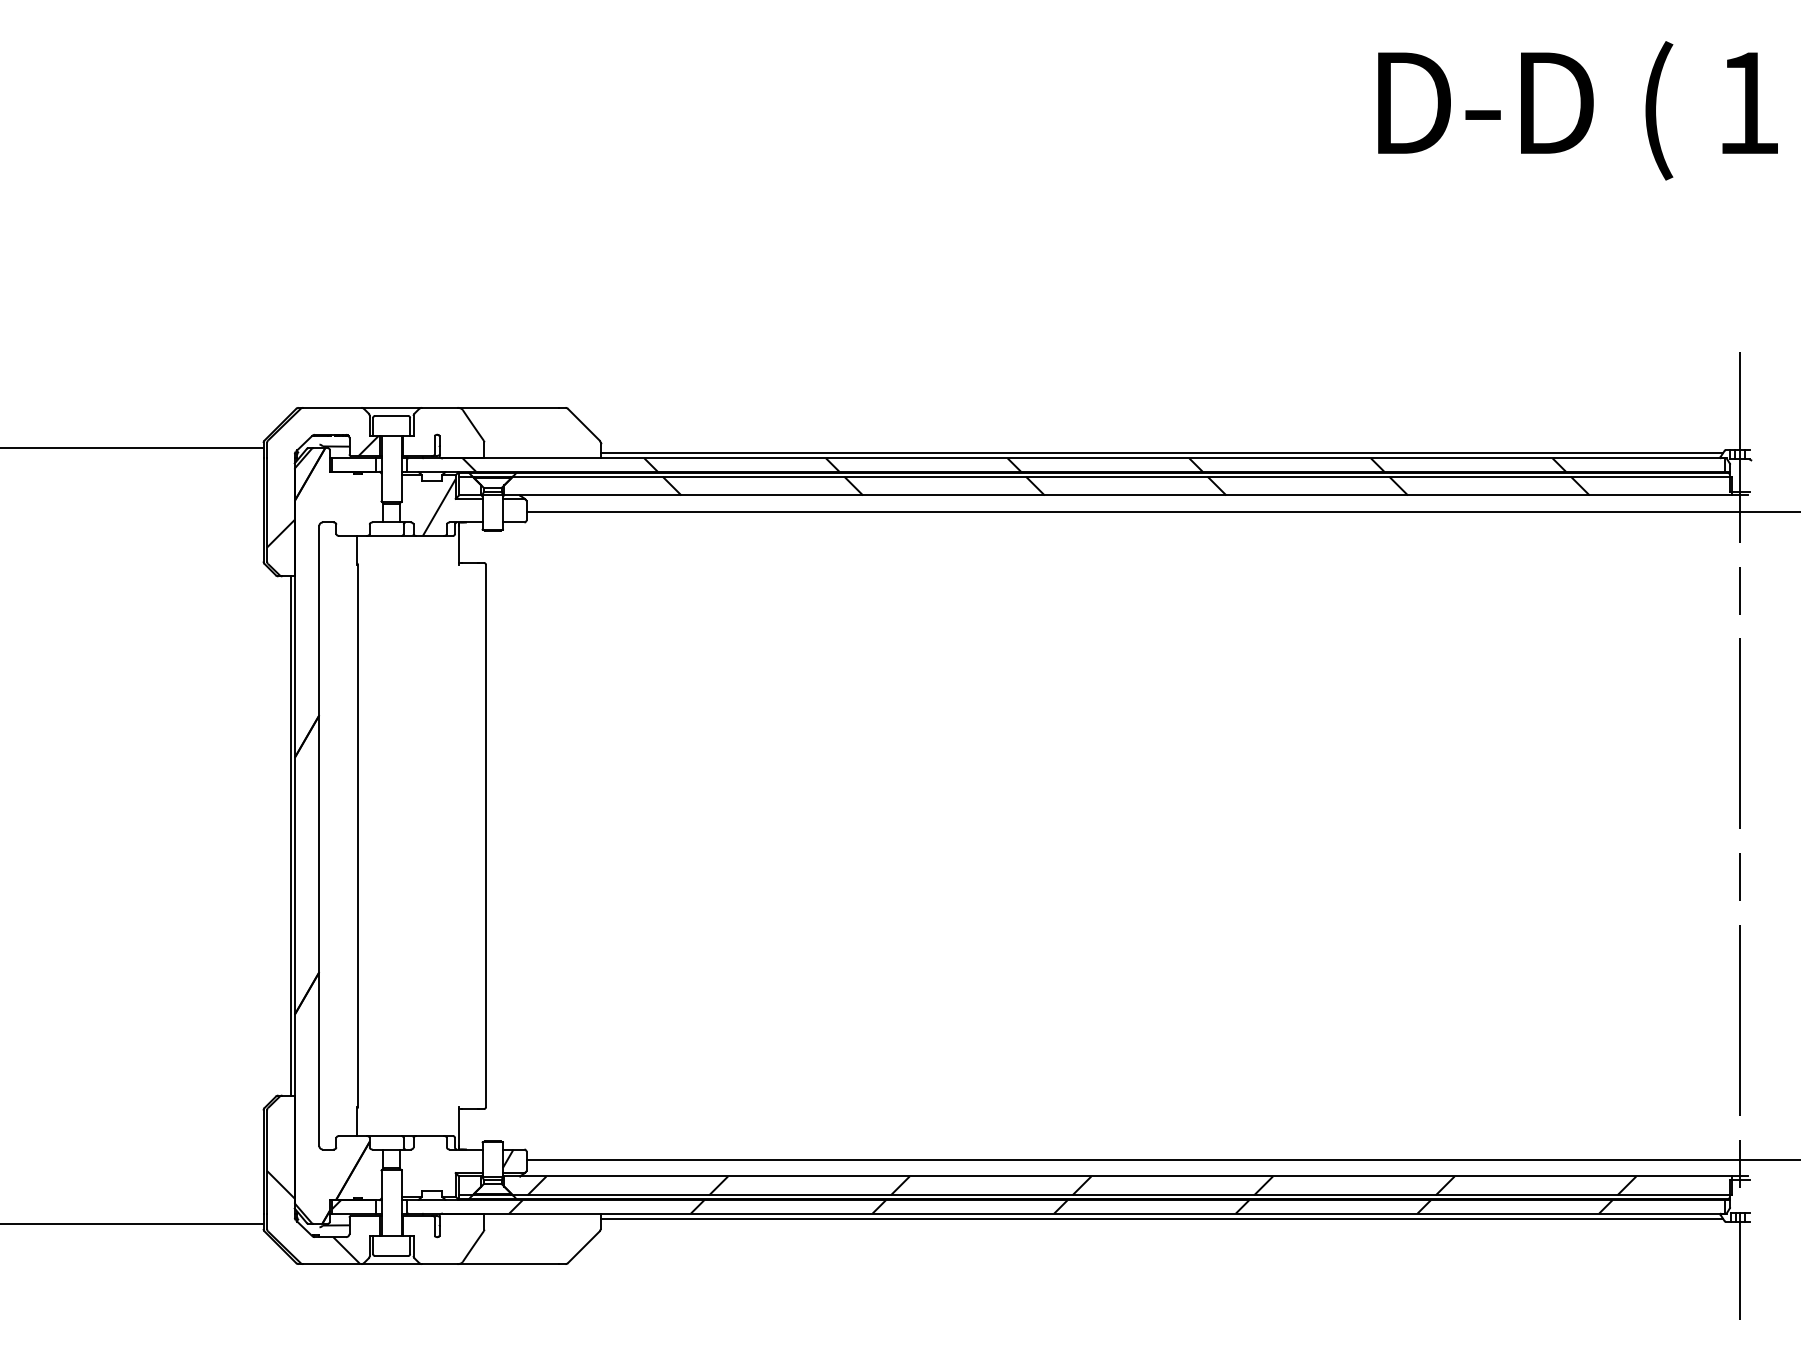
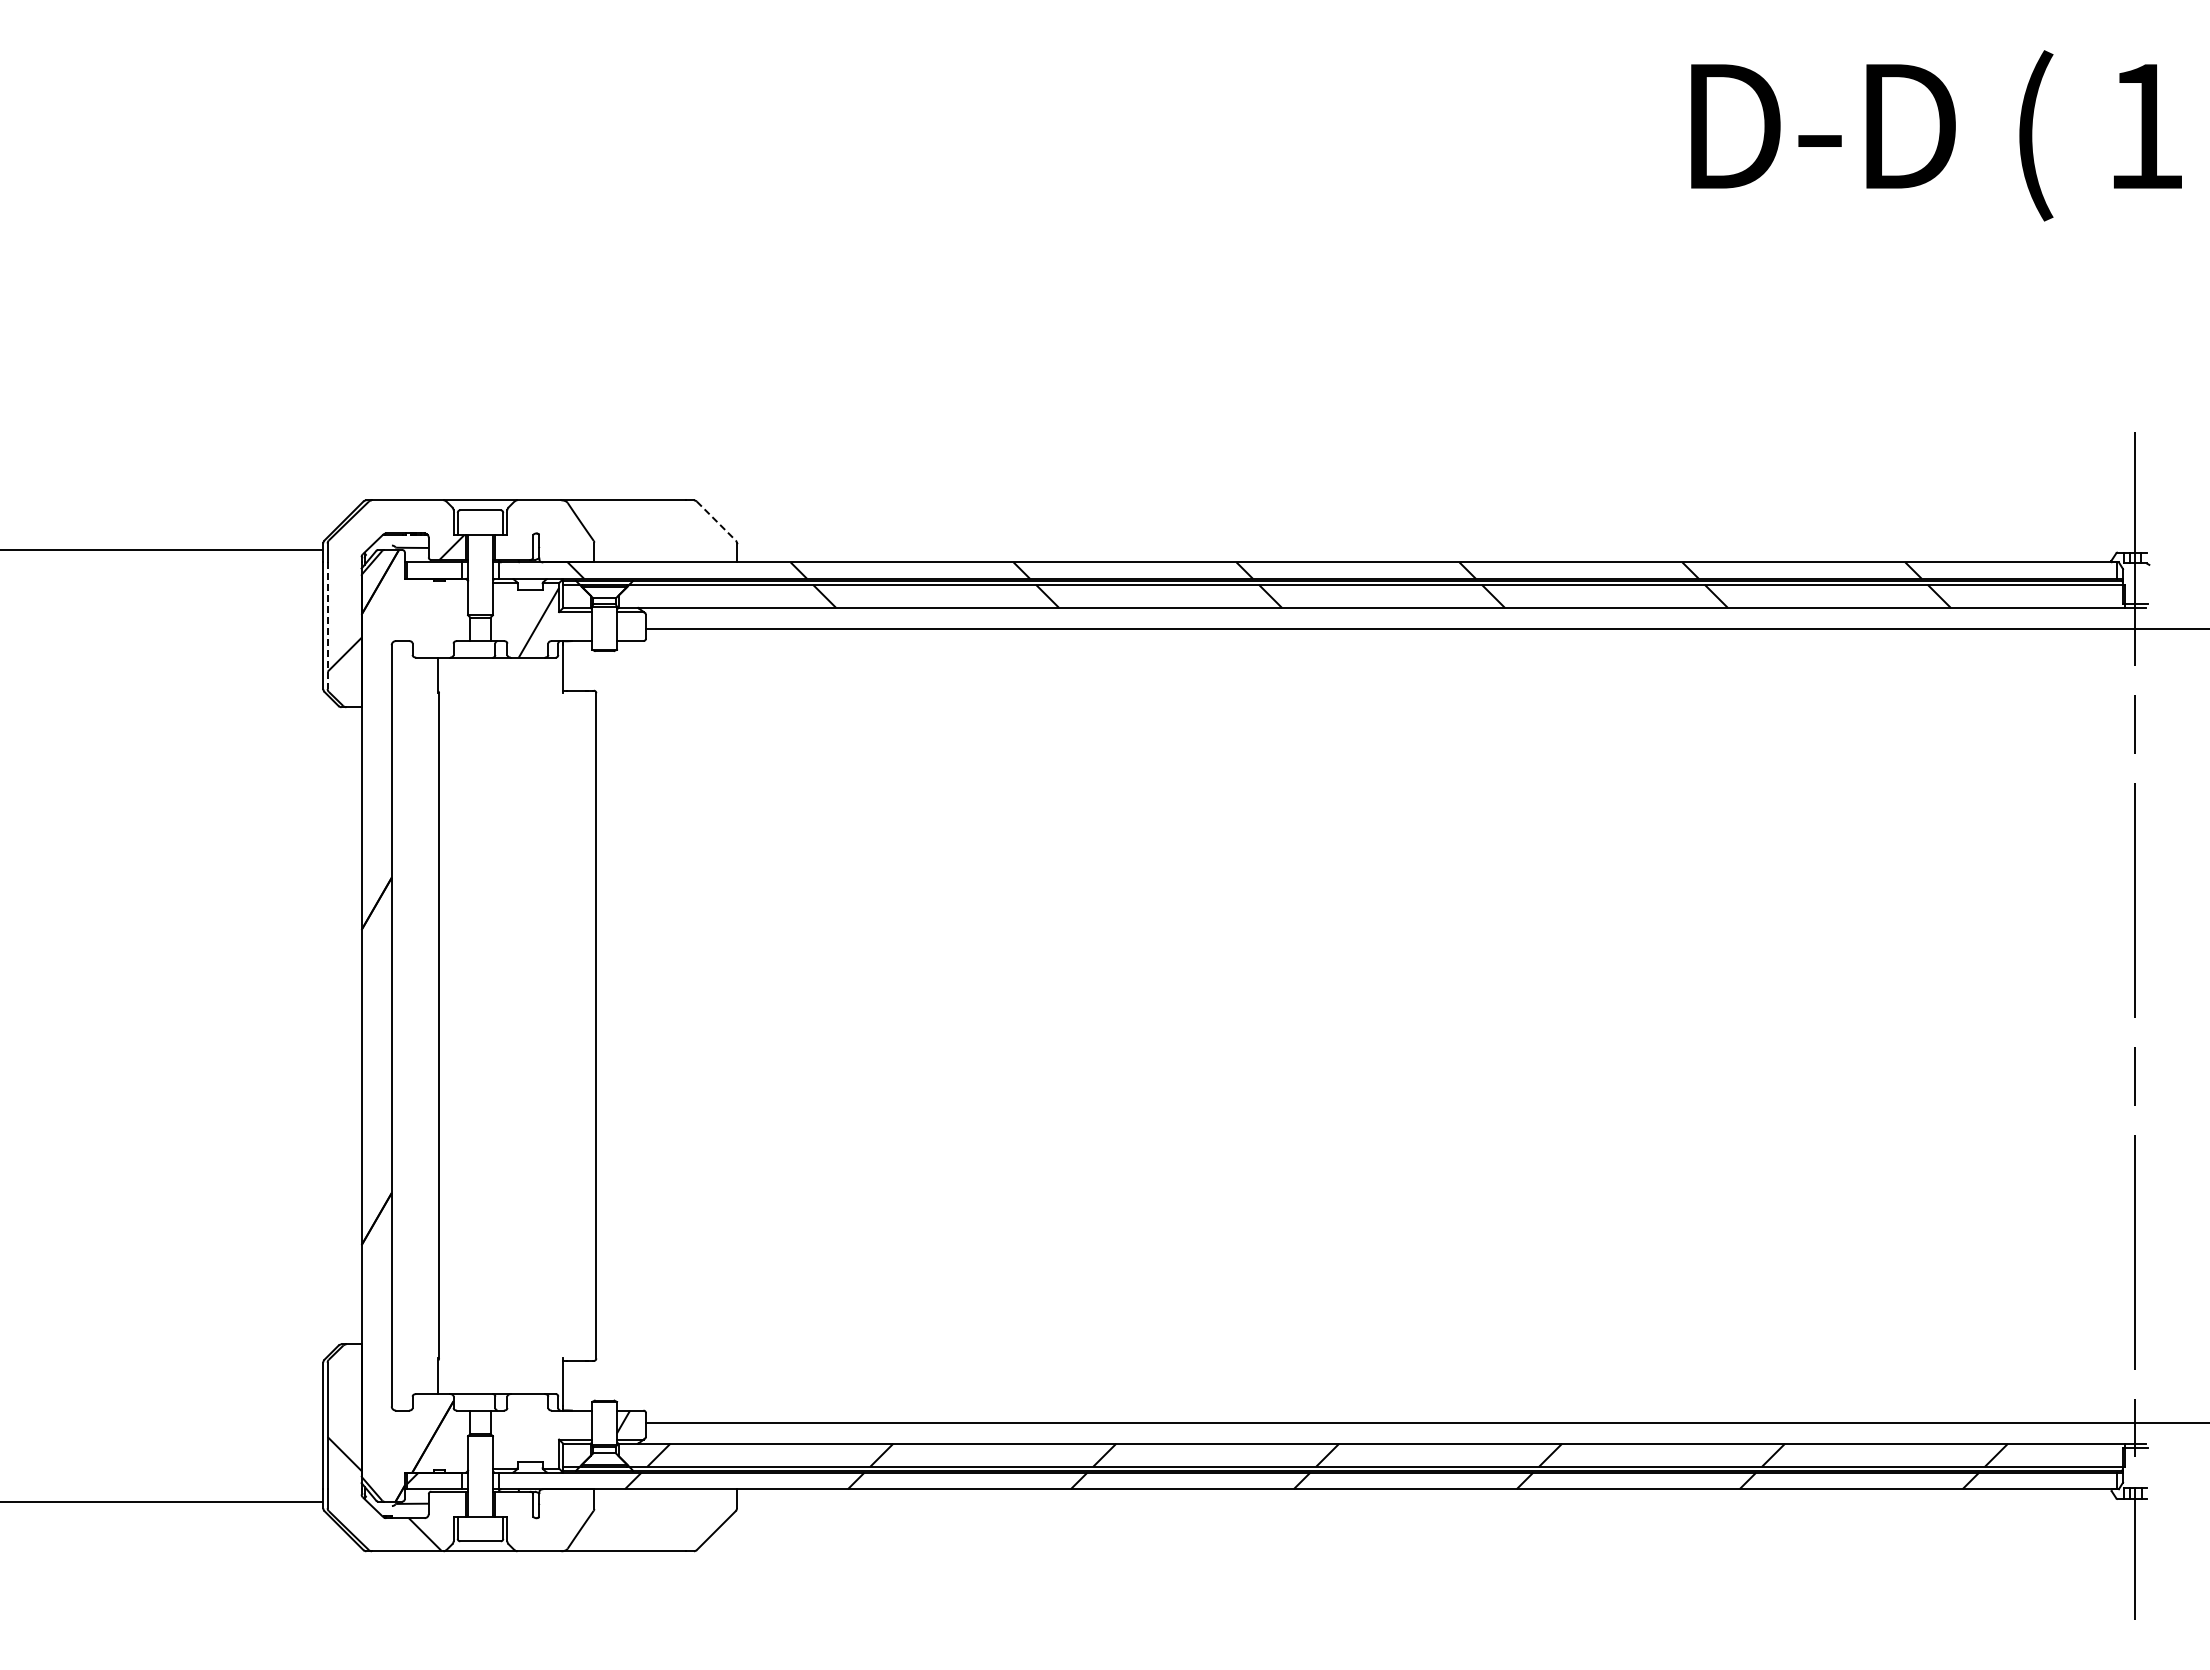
line: (583, 425) -> (716, 521), solid -> dashed
line: (1161, 452) -> (1425, 555), removed
line: (266, 510) -> (327, 626), solid -> dashed
line: (290, 835) -> (356, 1025), removed
line: (1161, 1218) -> (1425, 1495), removed

